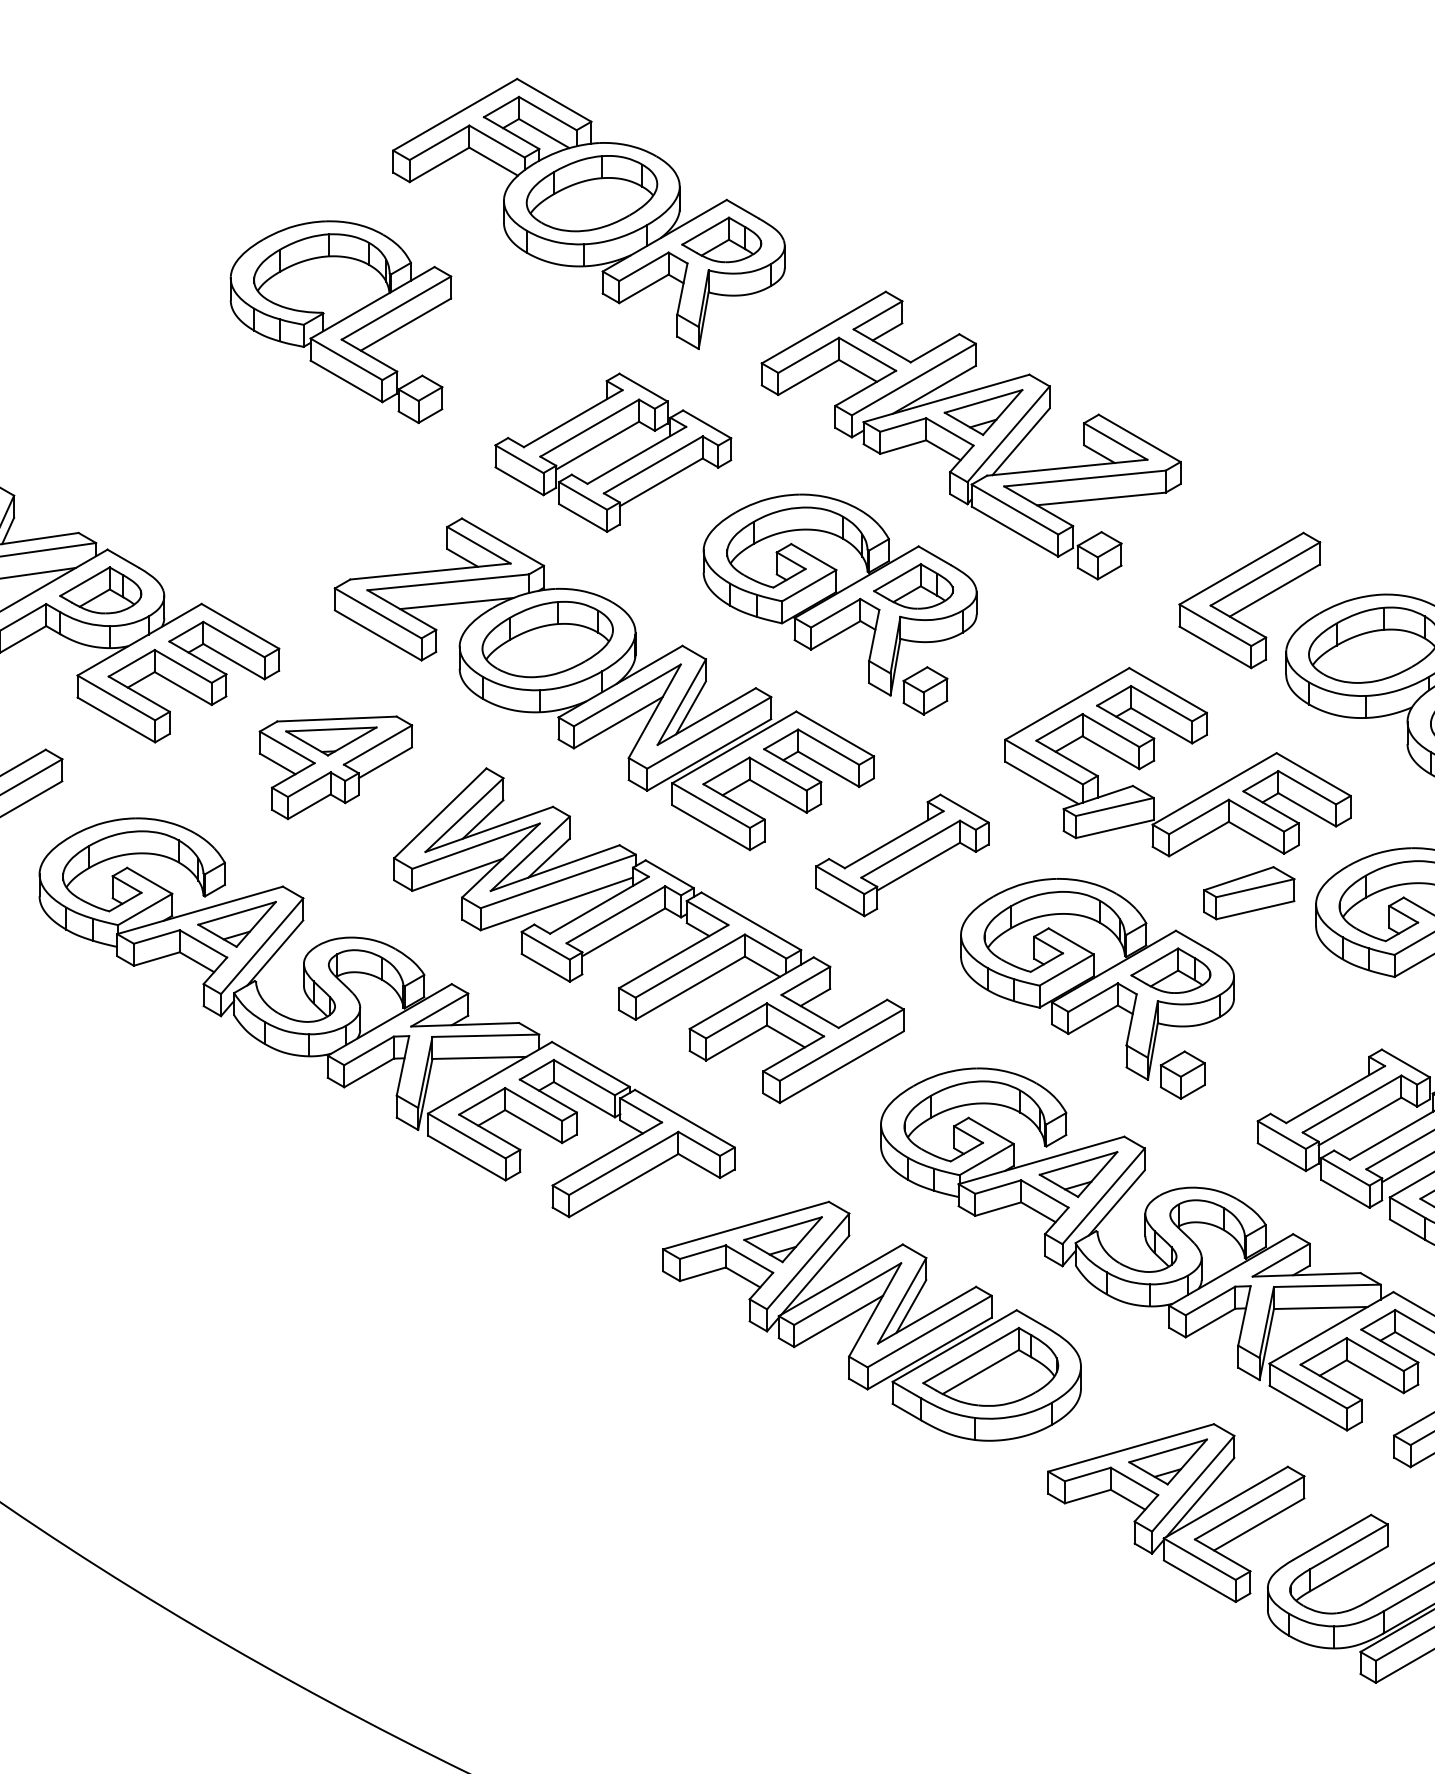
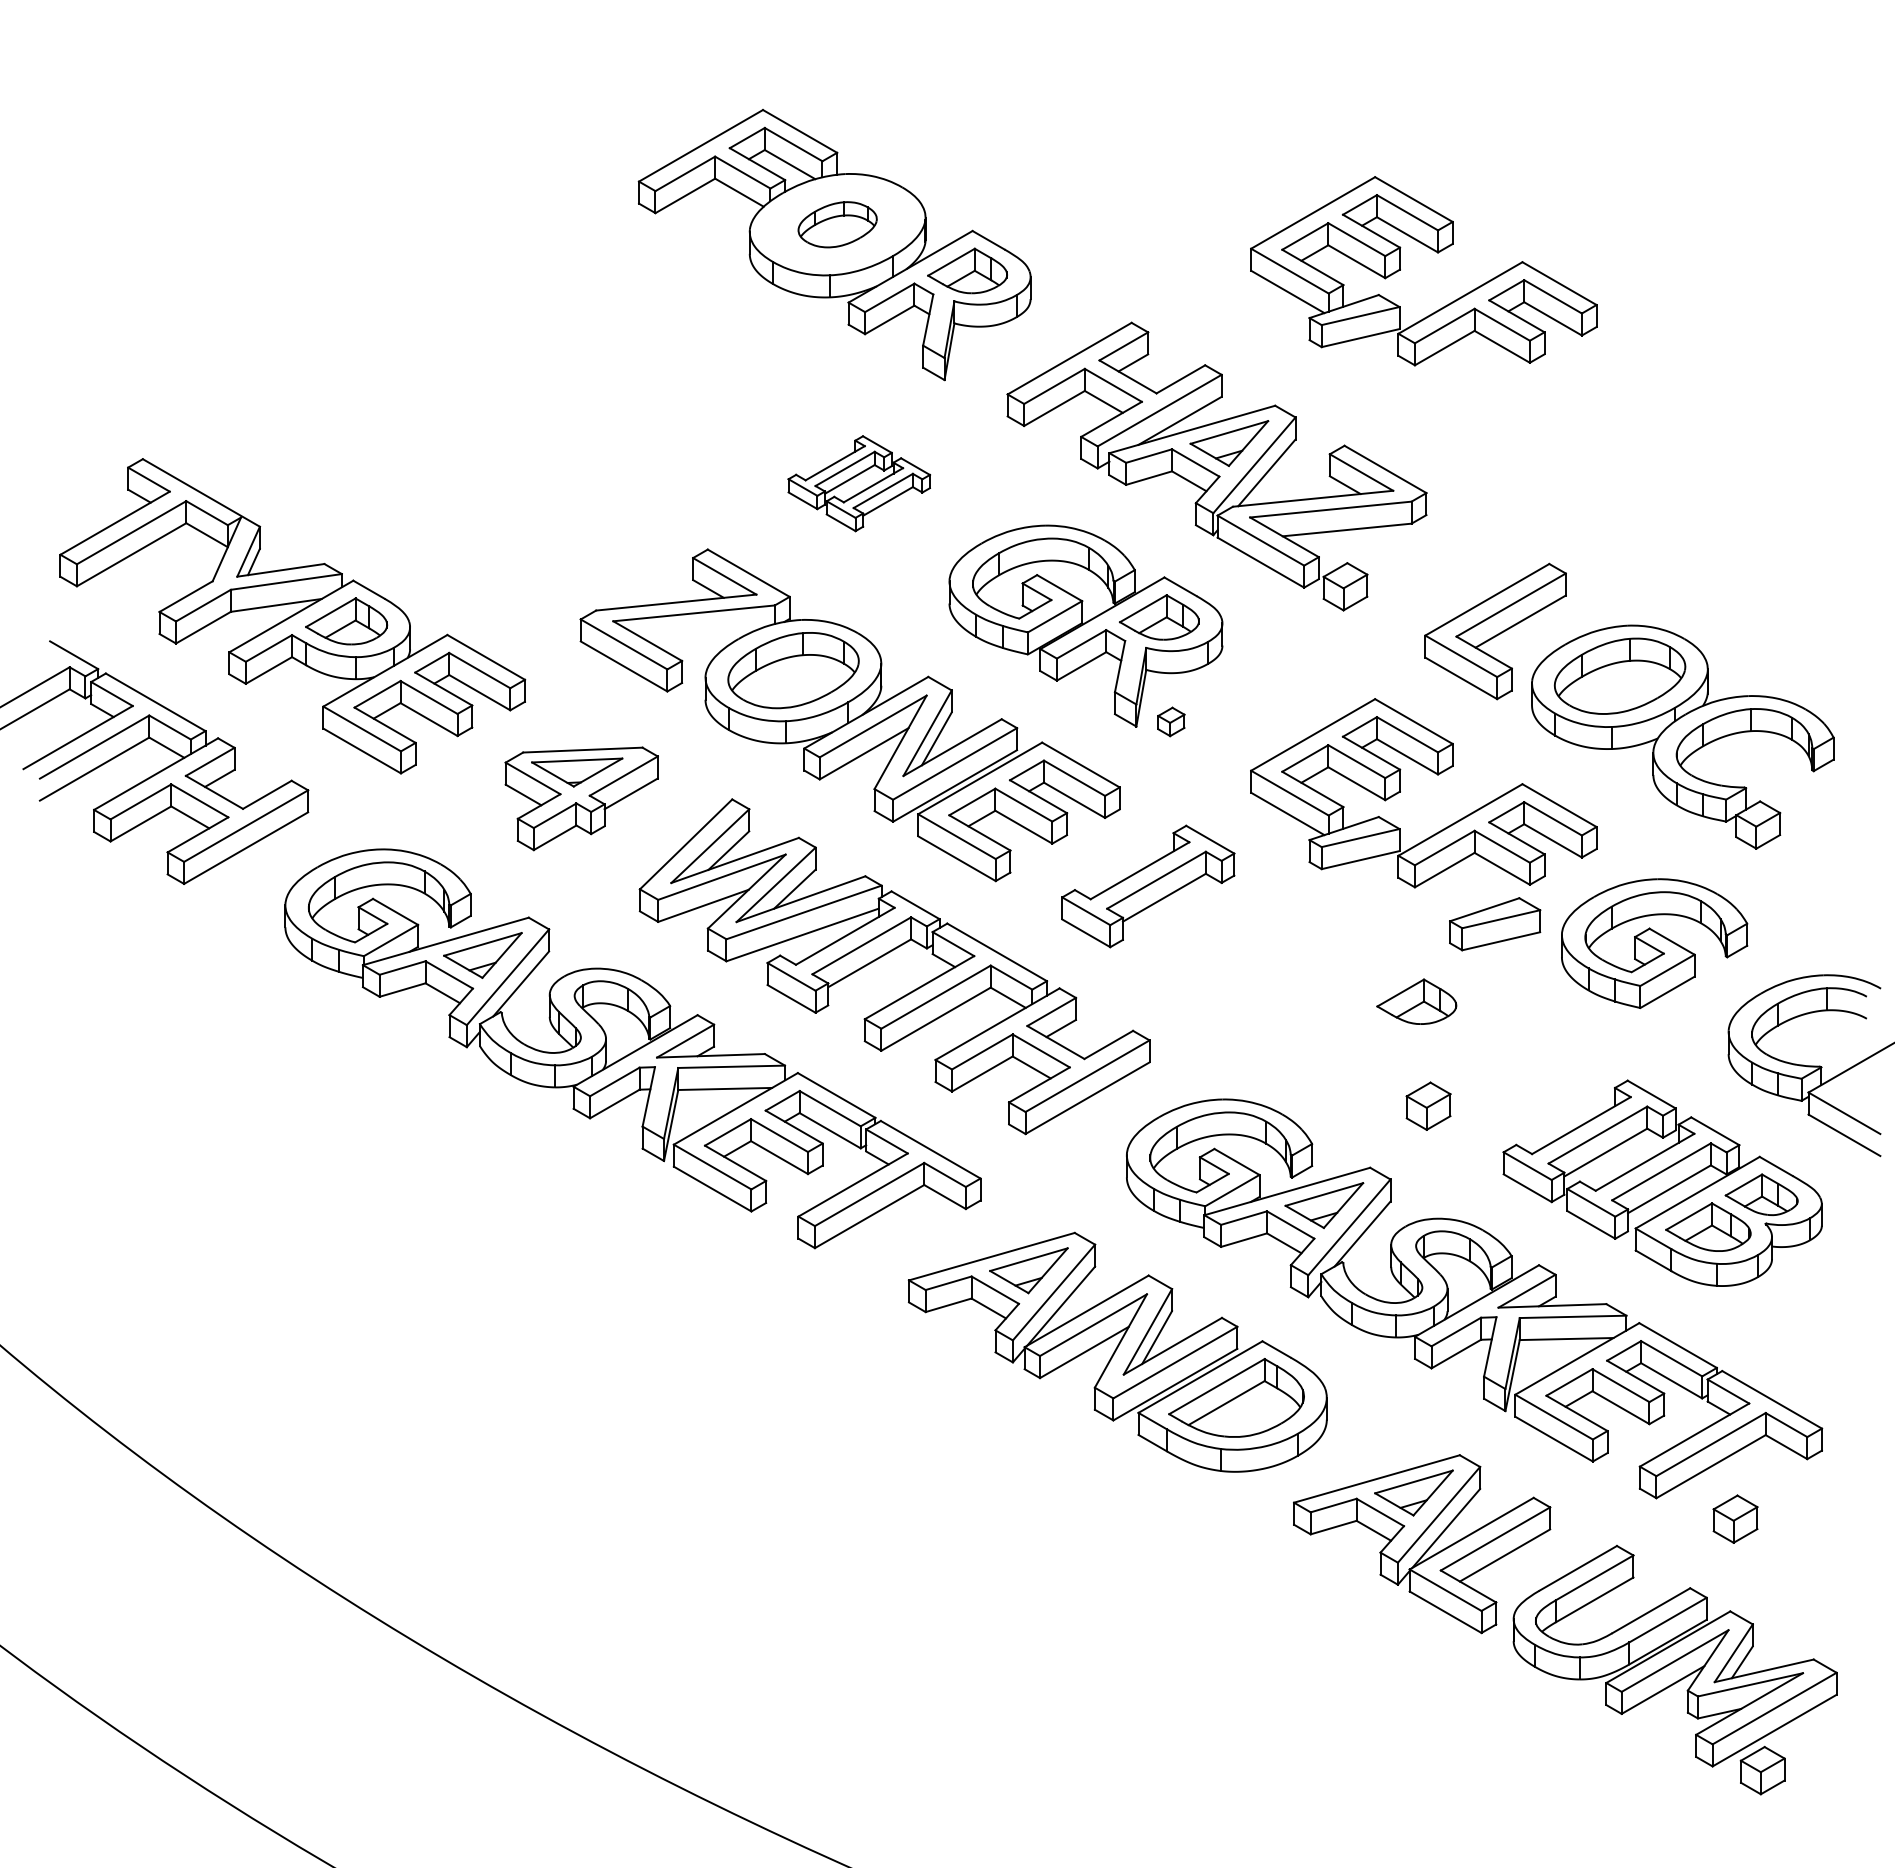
part: (591, 193) -> (837, 224), size x0.6
part: (1191, 222) -> (1437, 253), added
part: (340, 322) -> (586, 353), removed
part: (613, 452) -> (859, 483), size x0.6
line: (456, 603) -> (702, 634), removed
part: (925, 690) -> (1171, 721), size x0.6
part: (1097, 979) -> (1343, 1010), removed

